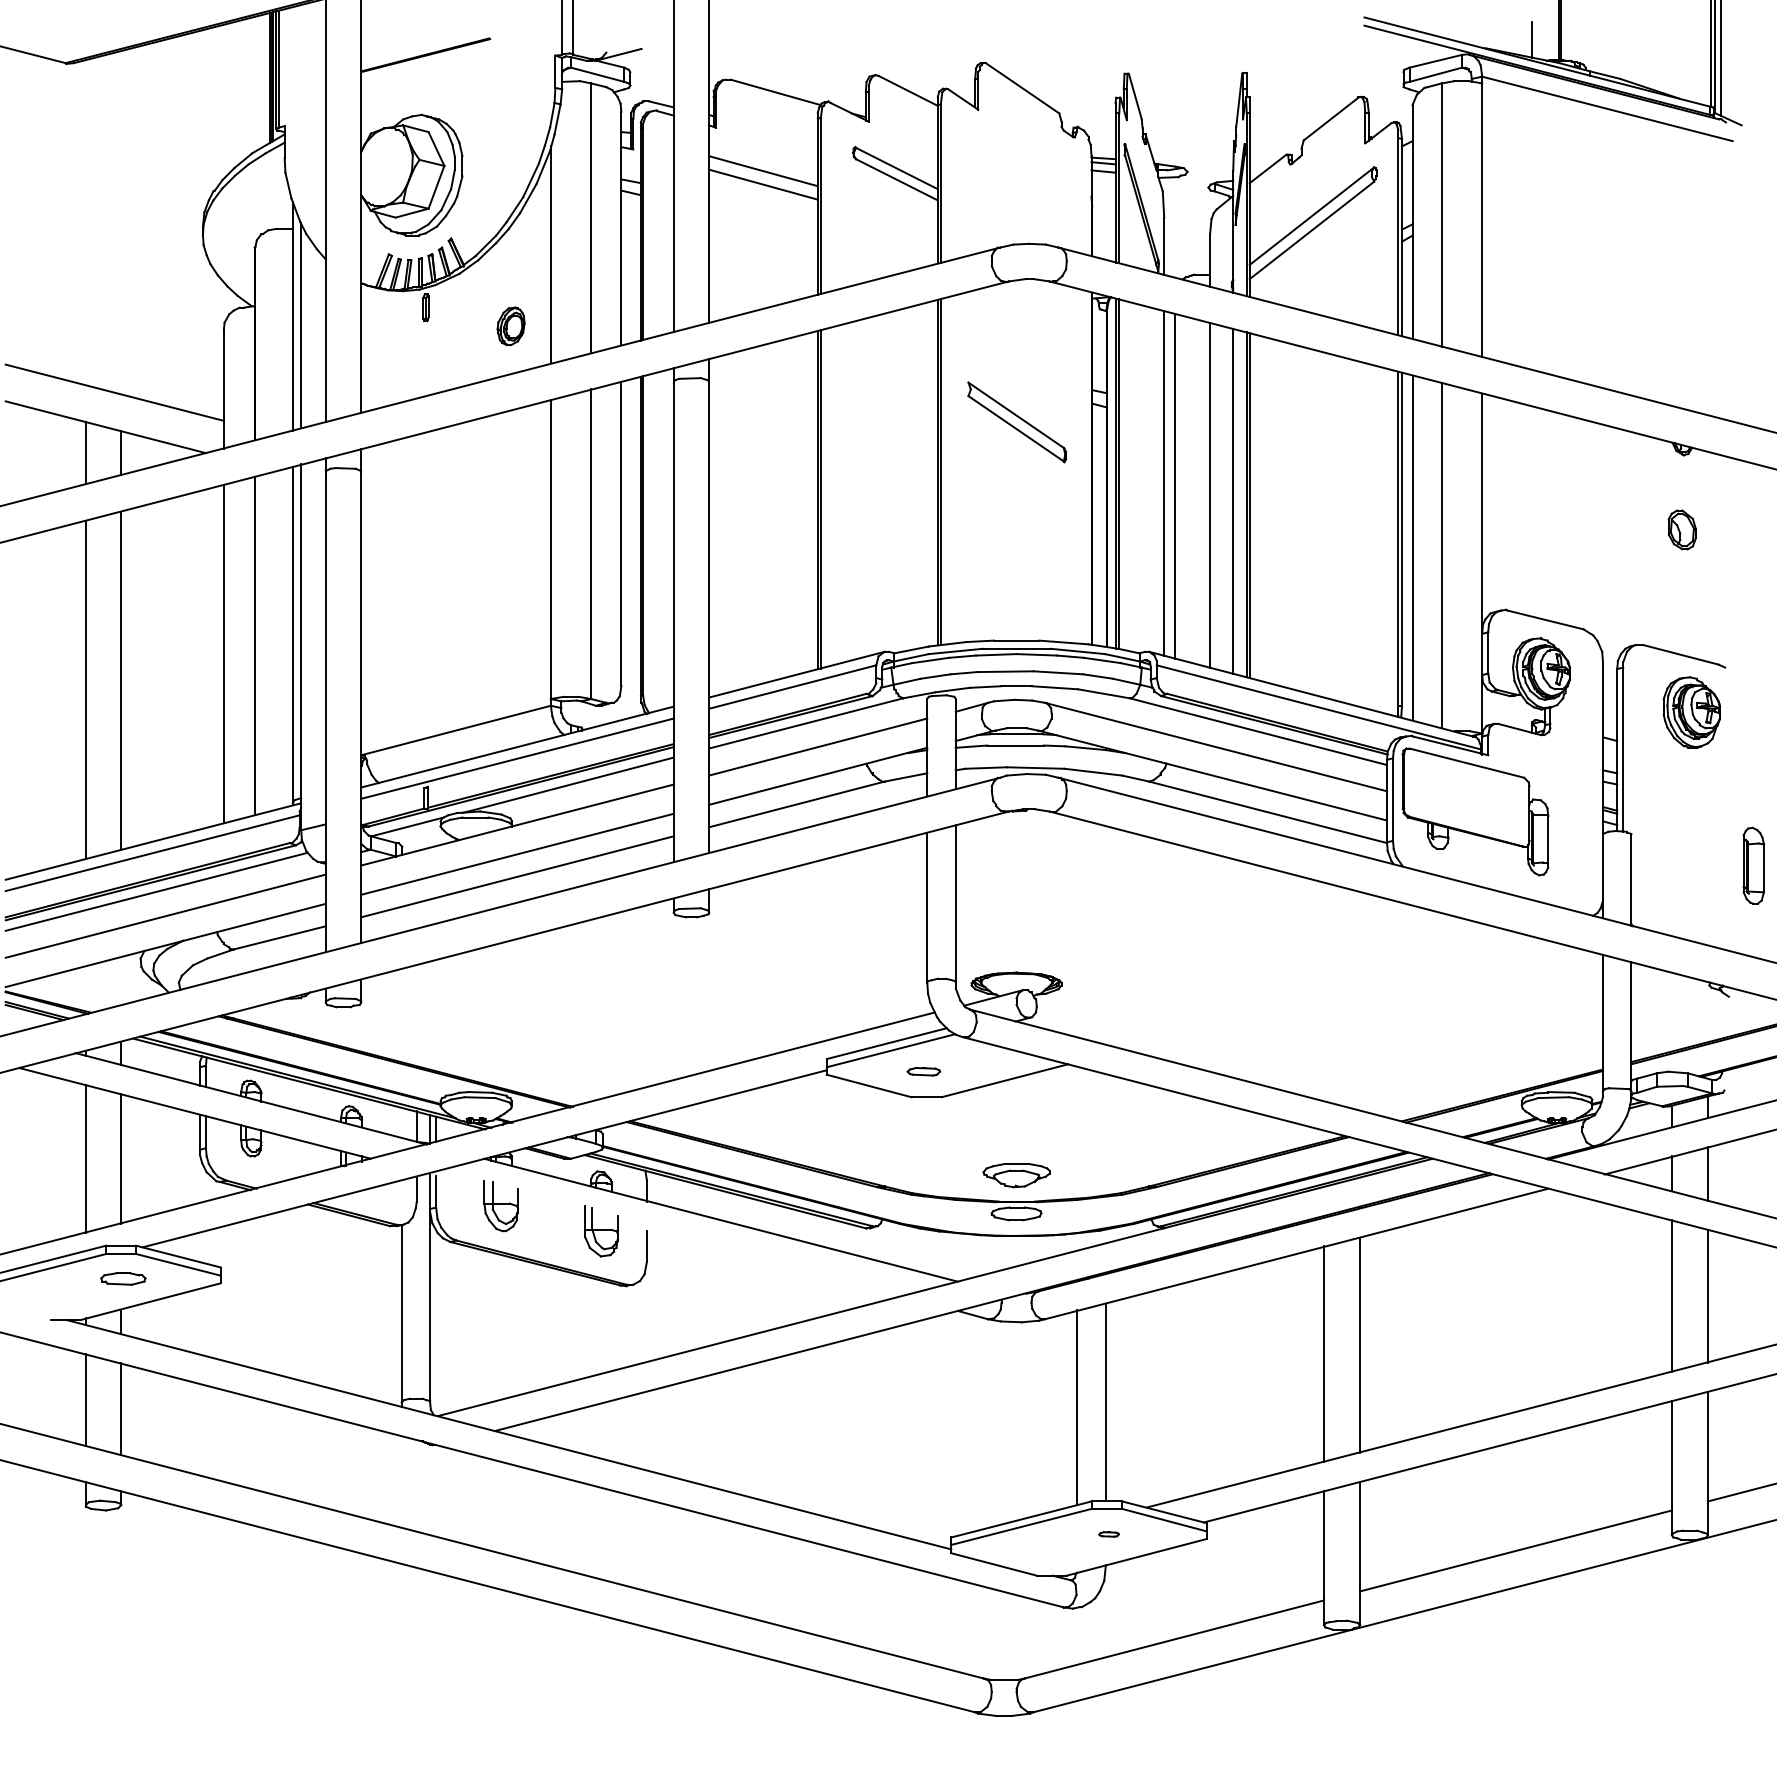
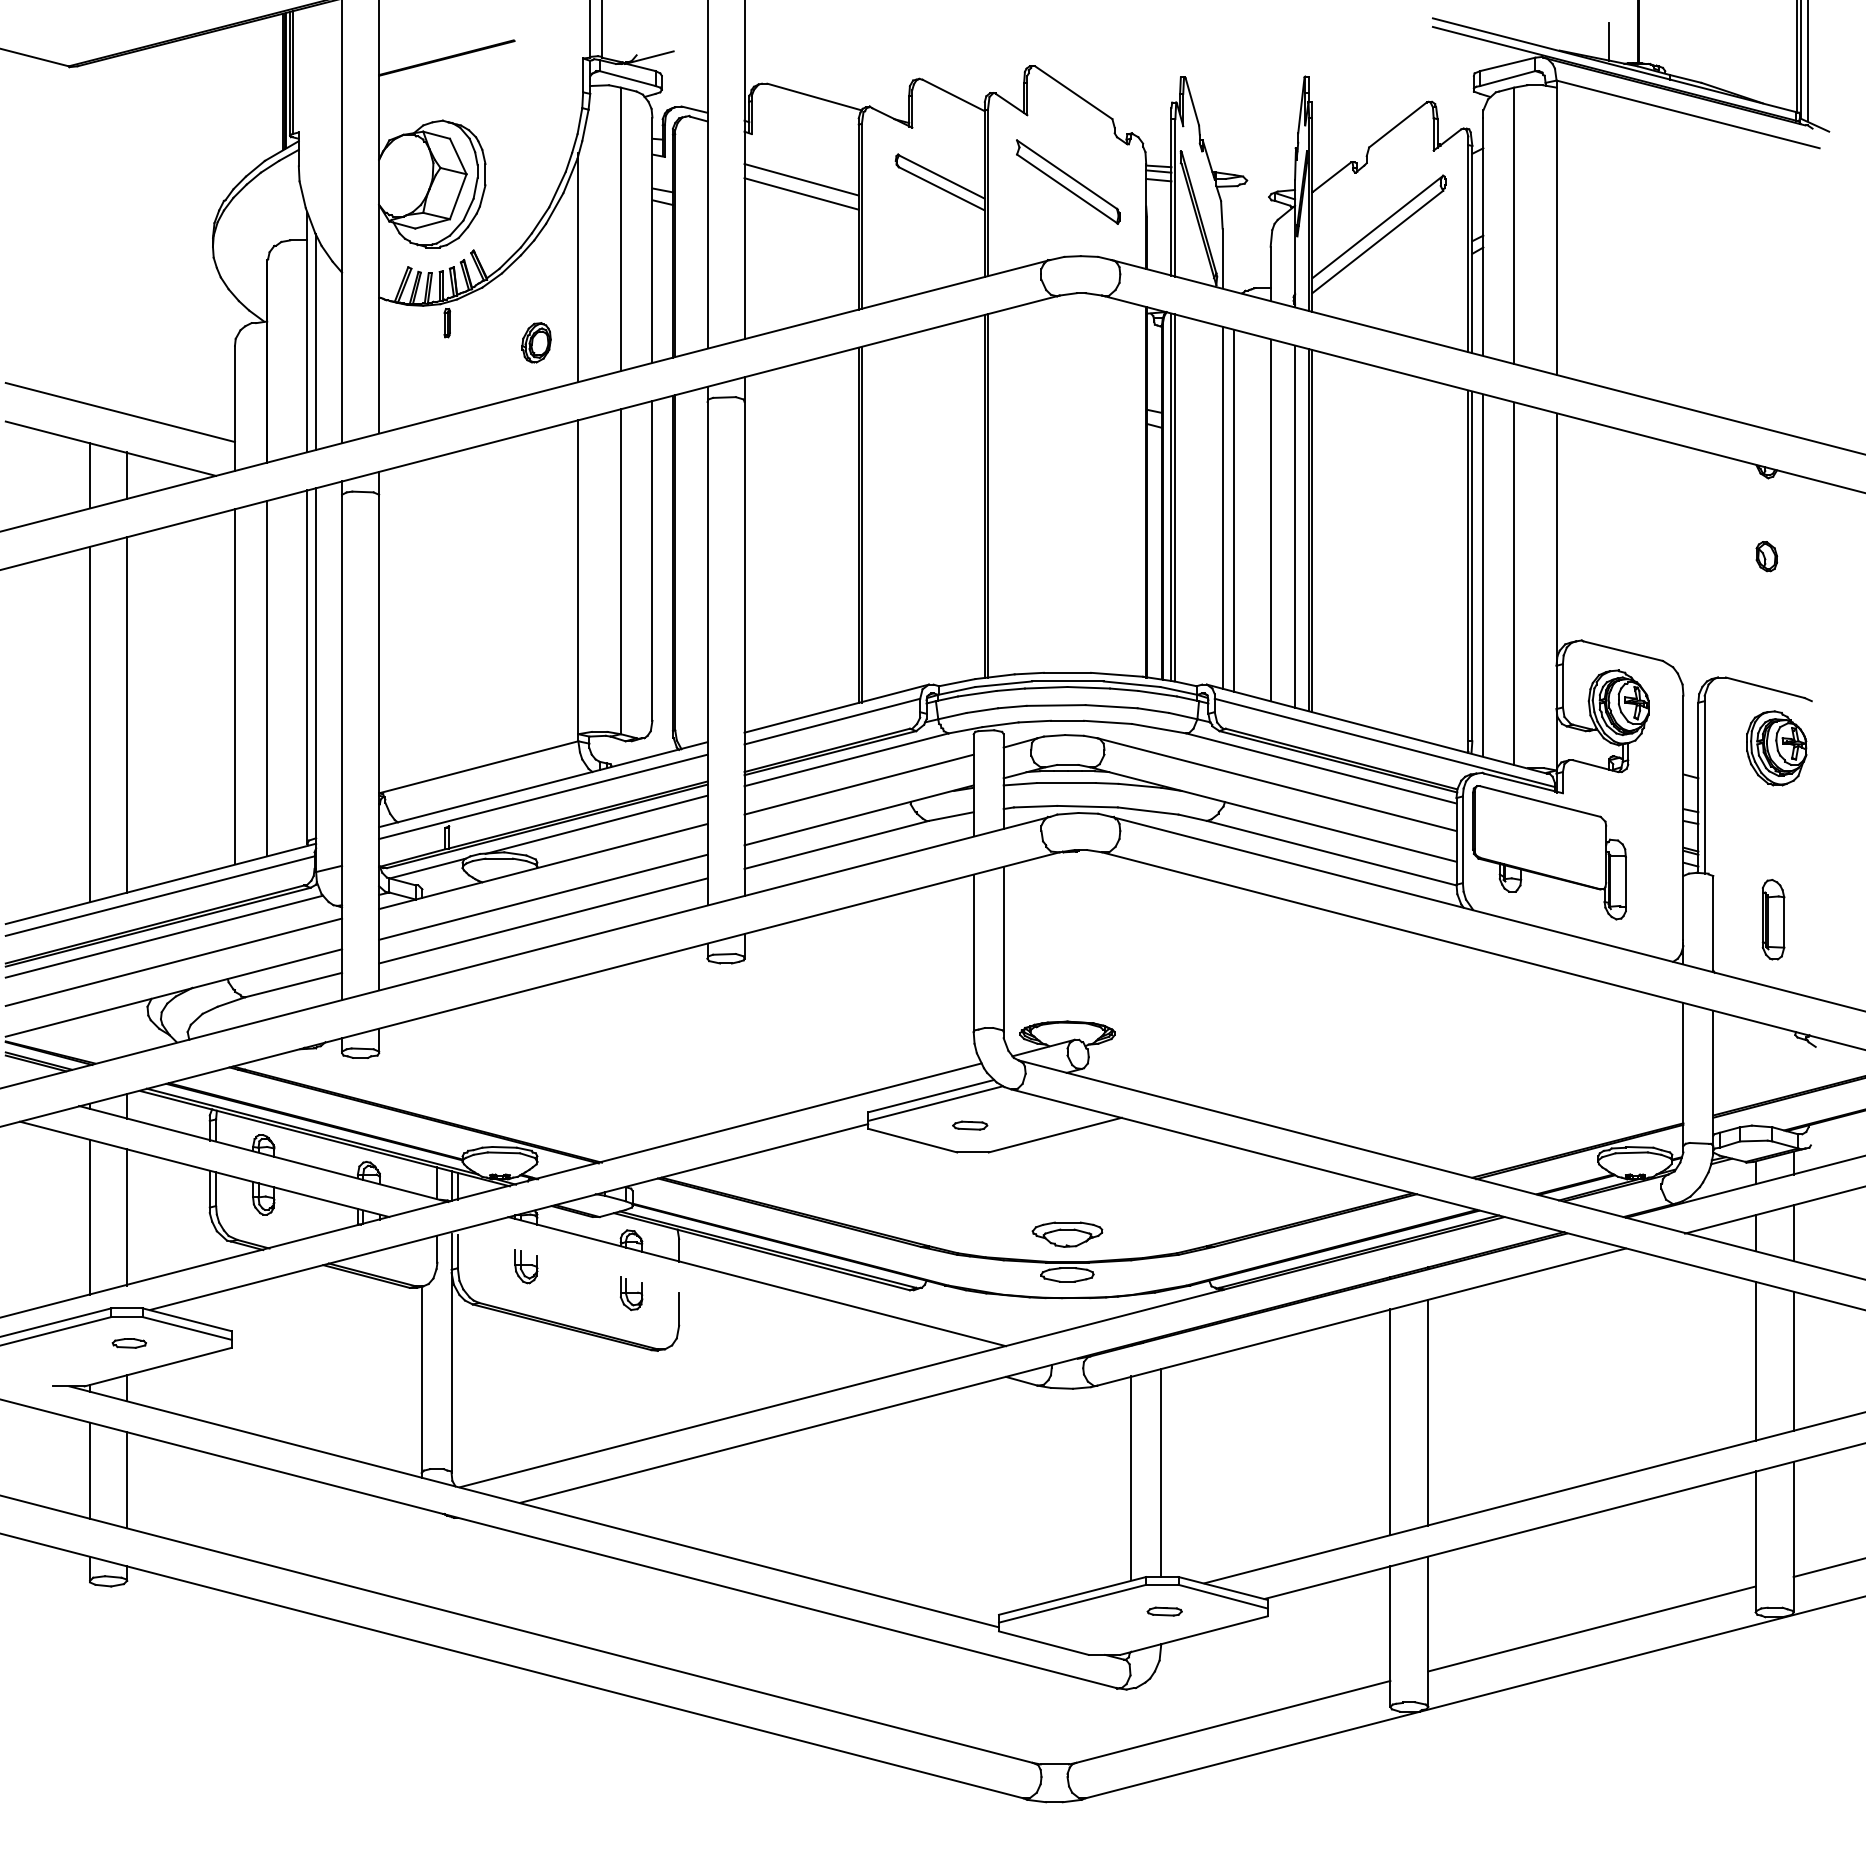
part: (1017, 422) -> (1068, 182), moved
part: (1682, 529) -> (1766, 556), size x0.71
part: (1753, 865) -> (1773, 919), moved
part: (501, 1205) -> (526, 1266), size x0.62
part: (601, 1231) -> (631, 1293), size x0.62
part: (123, 1279) -> (129, 1343), size x0.71
part: (1108, 1534) -> (1164, 1611), size x1.67

